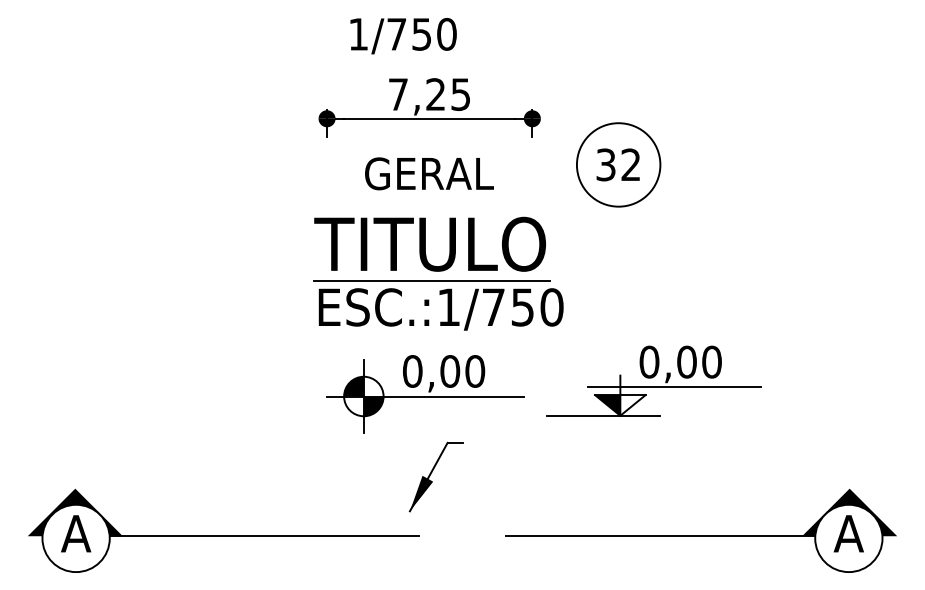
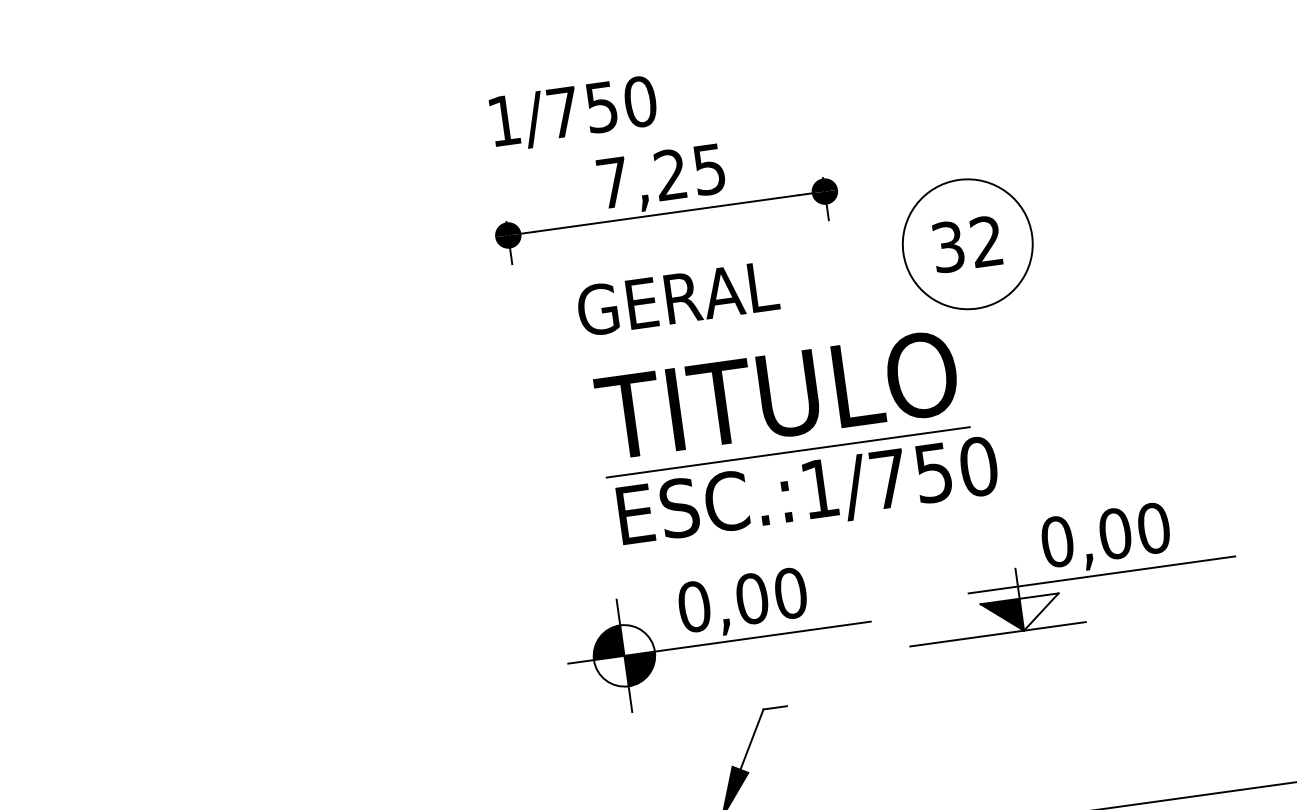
text: (403, 36) -> (573, 114), moved
part: (438, 273) -> (796, 438), moved

